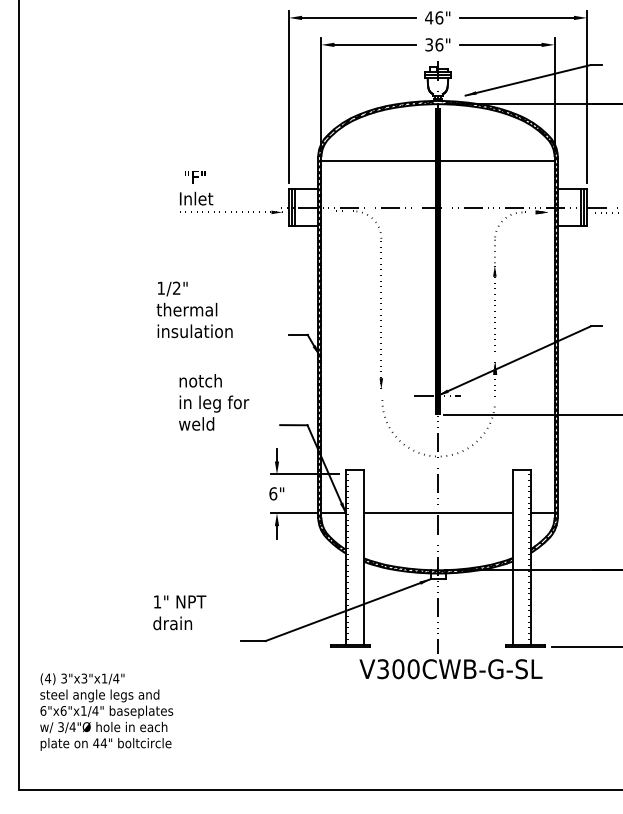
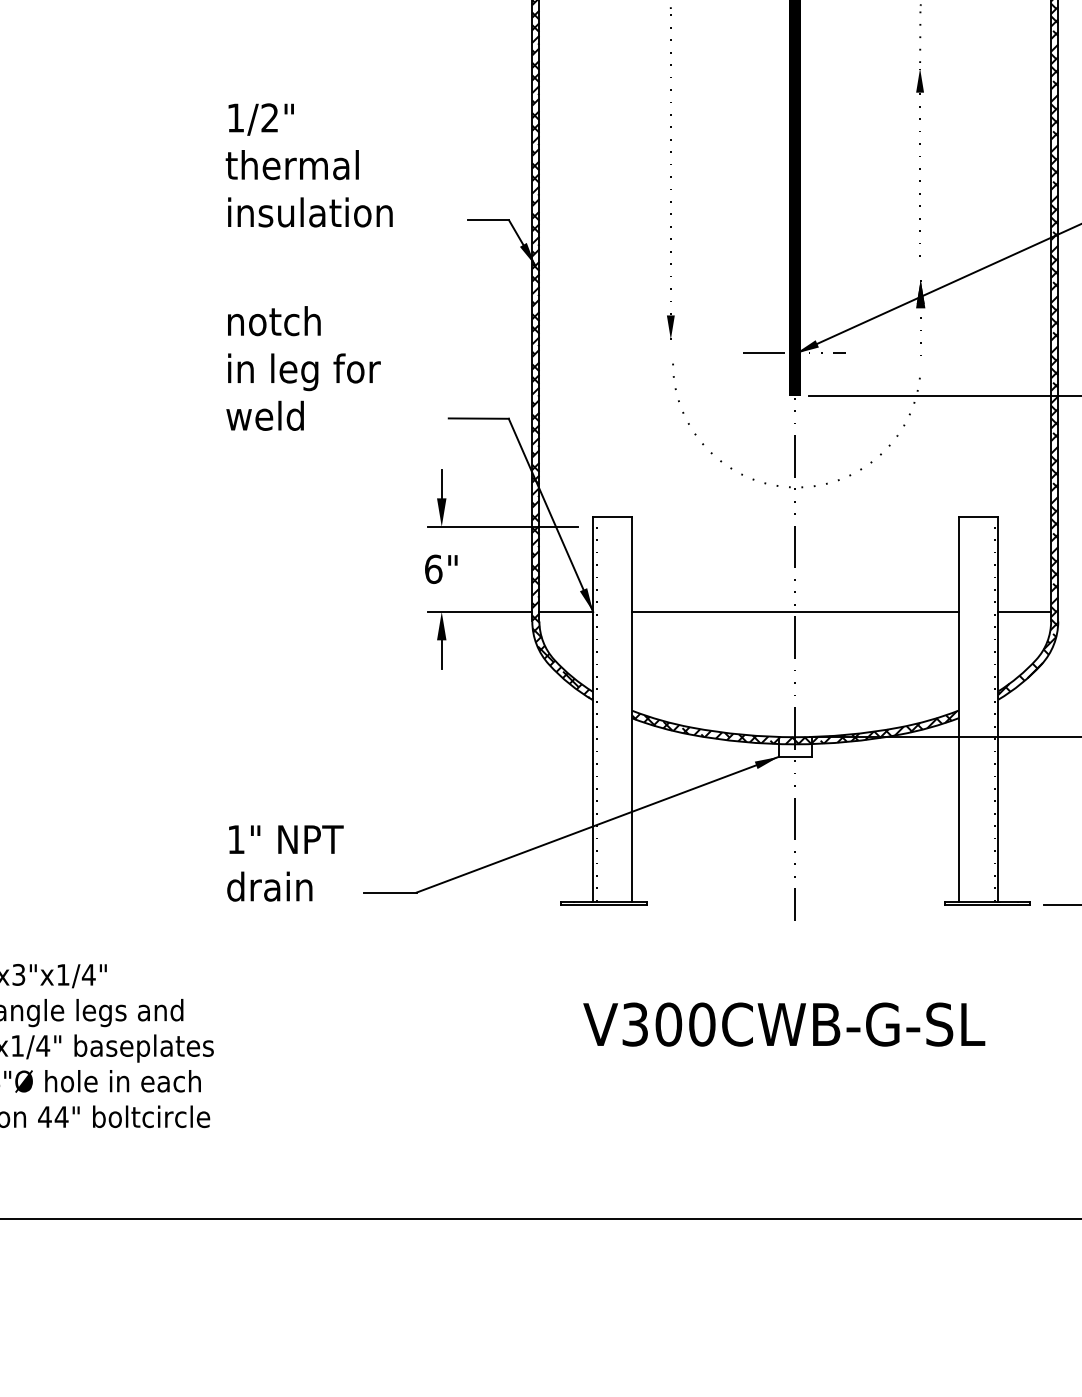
text: (194, 309) -> (308, 164), moved
text: (179, 612) -> (284, 862), moved
text: (450, 669) -> (783, 1025), moved

